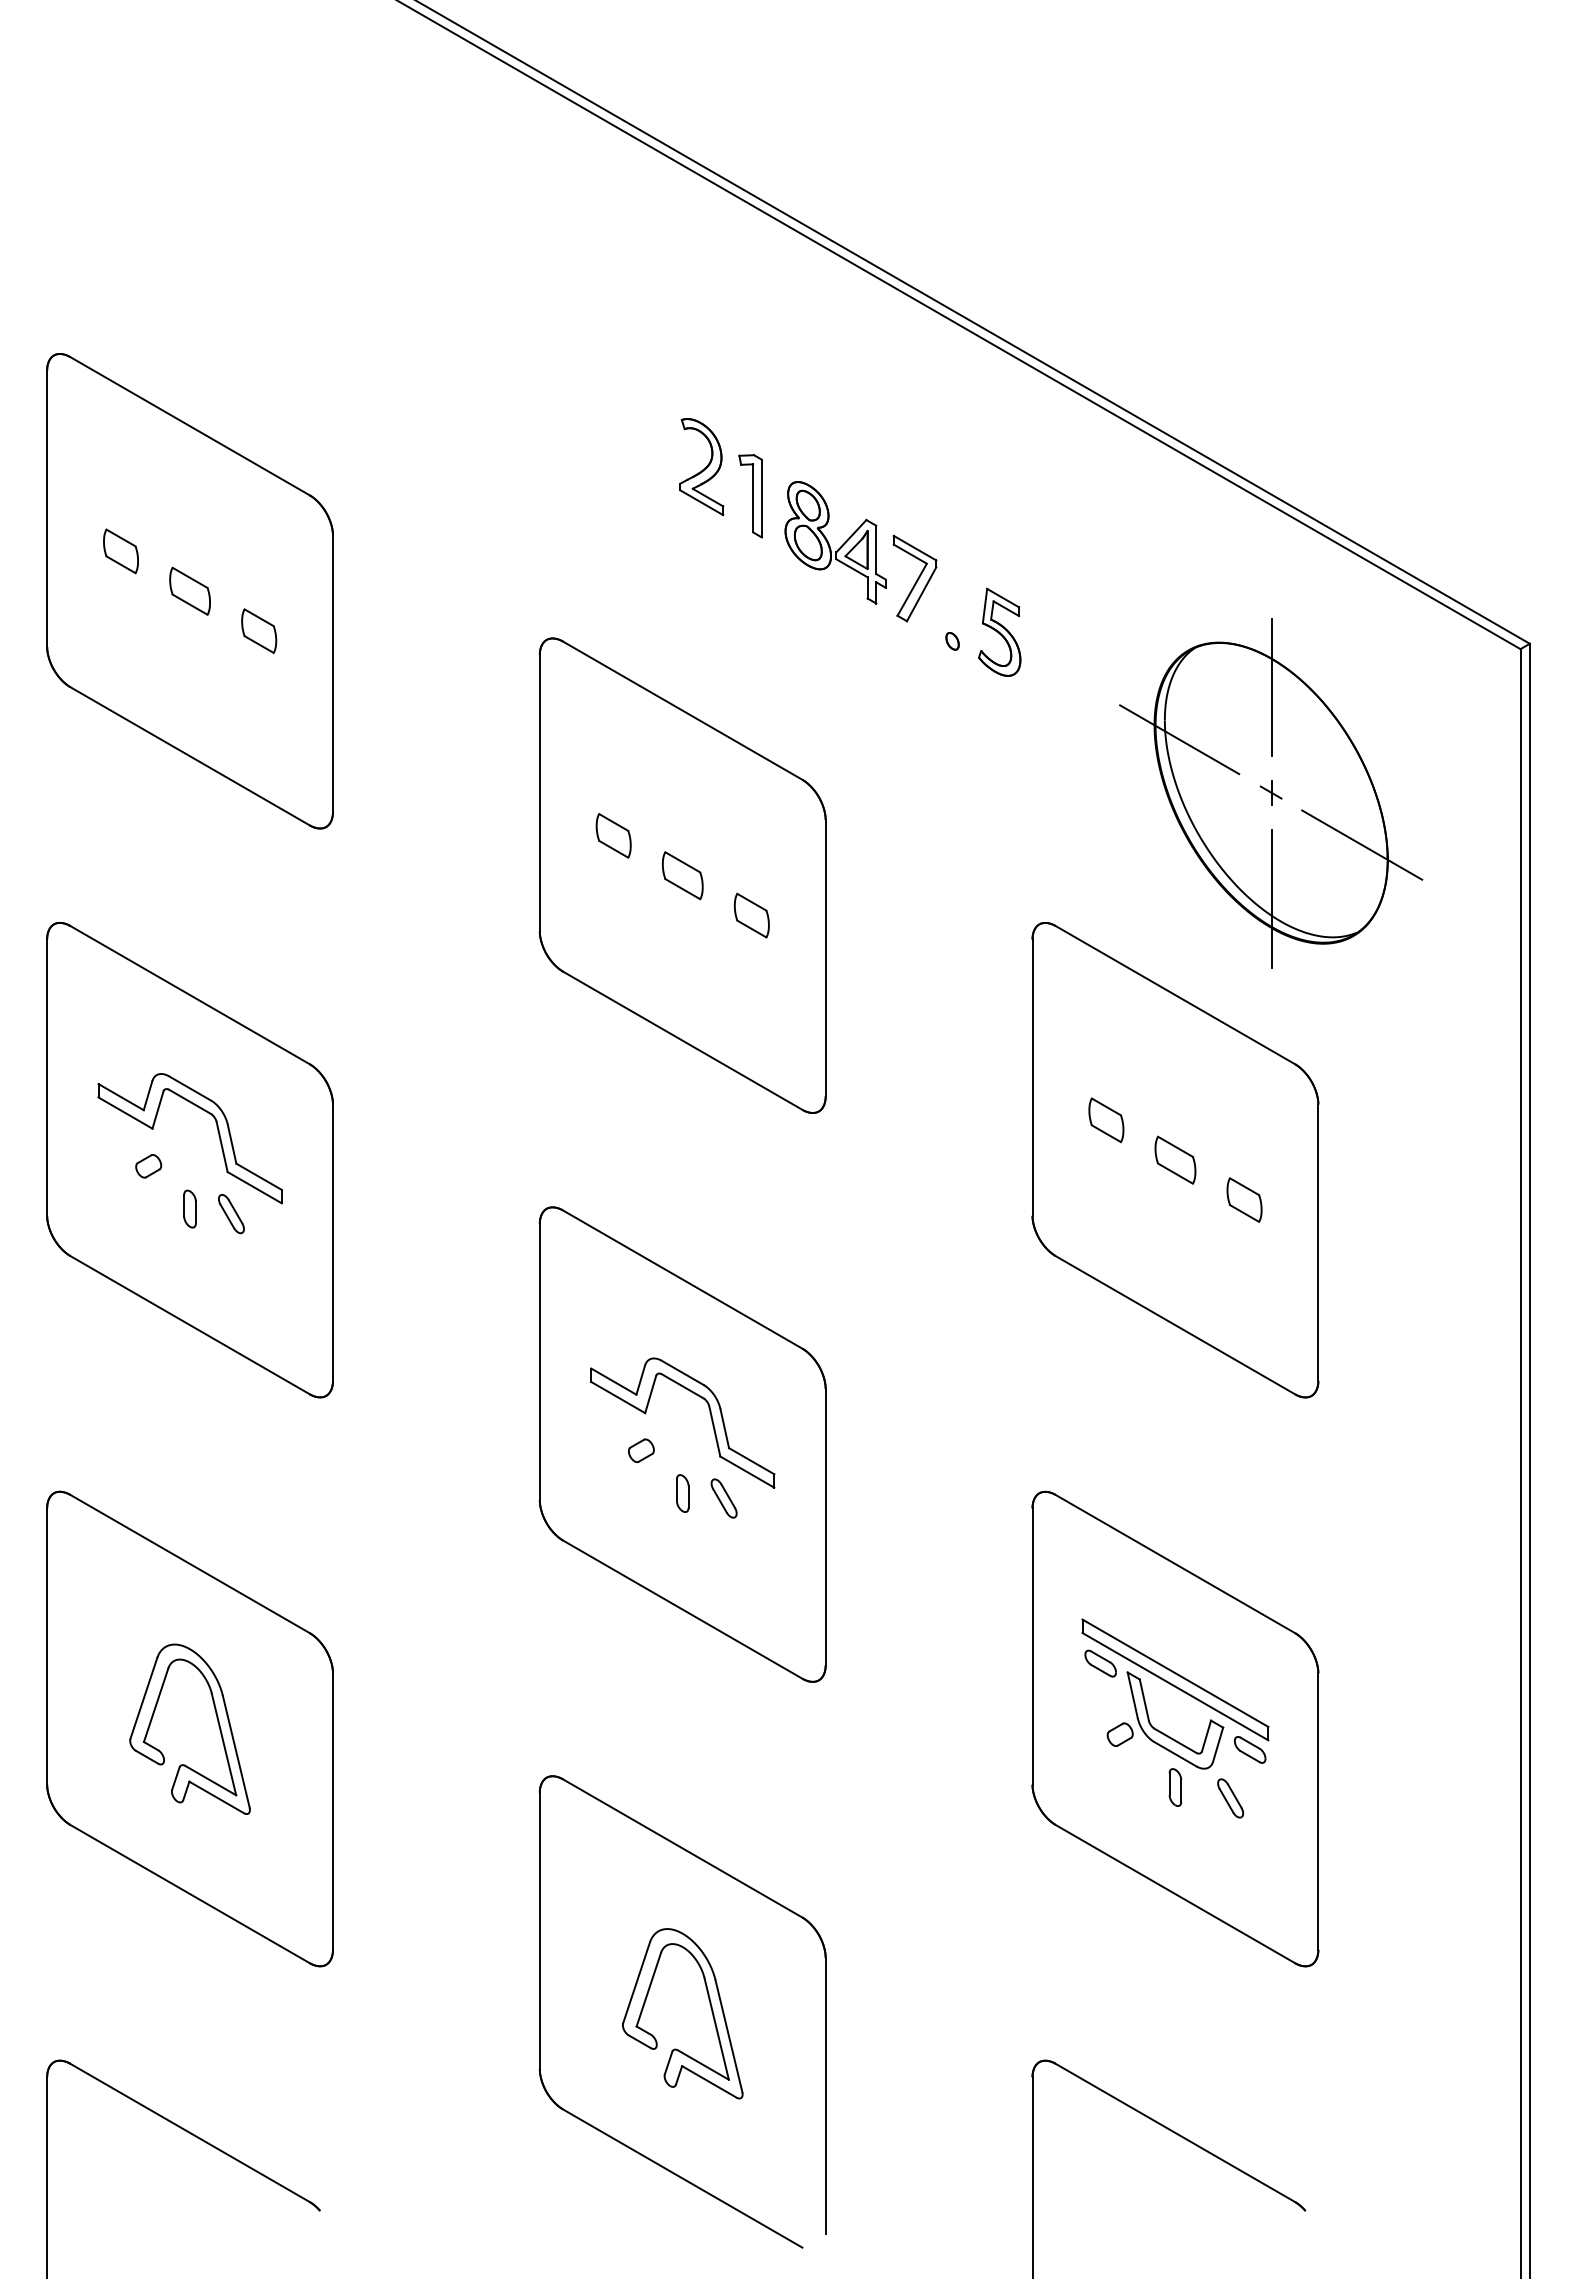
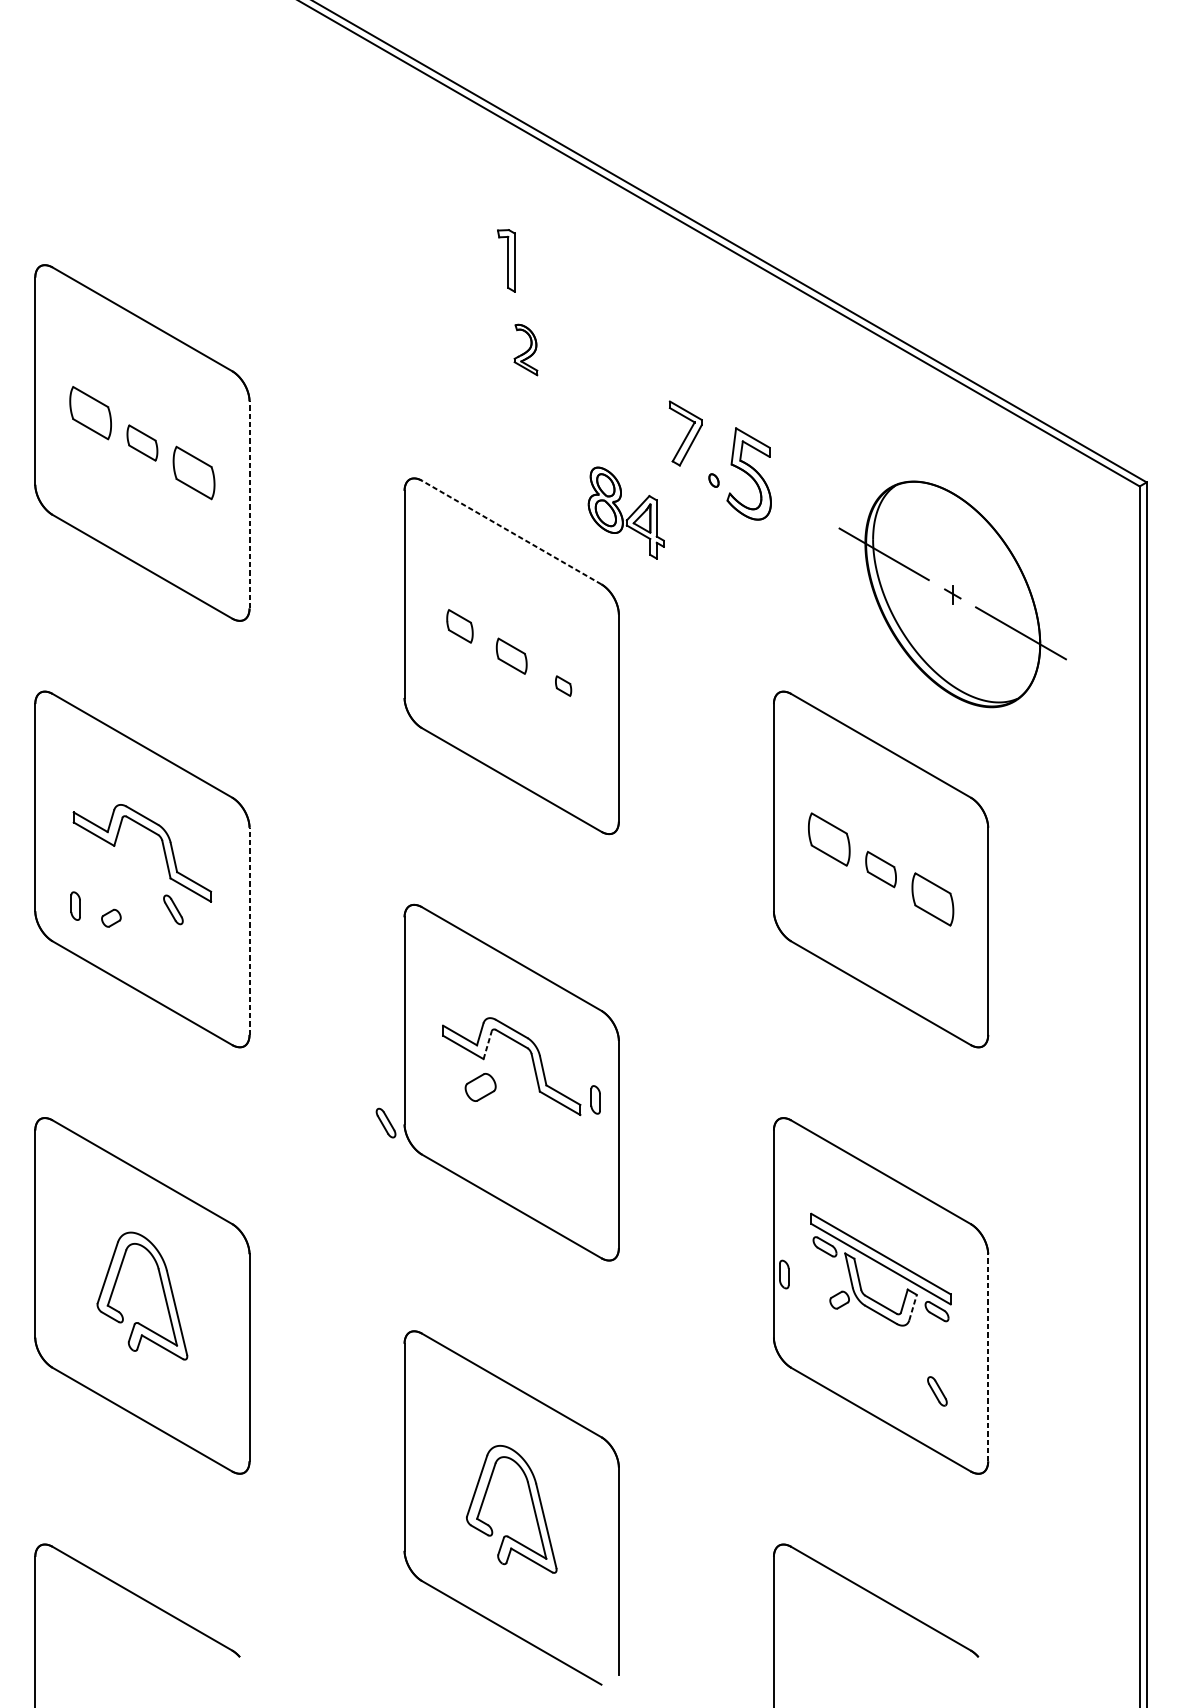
part: (701, 467) -> (525, 350), size x0.7
part: (750, 496) -> (506, 261), moved
part: (829, 543) -> (621, 513), moved
part: (120, 551) -> (90, 413), size x1.6
part: (259, 630) -> (194, 472), size x1.6
part: (999, 631) -> (749, 473), size x1.4
line: (333, 673) -> (249, 504), solid -> dashed
line: (1271, 687) -> (953, 515), removed
line: (682, 710) -> (511, 532), solid -> dashed
line: (1271, 898) -> (953, 673), removed
part: (751, 915) -> (563, 686), size x0.6
part: (1106, 1120) -> (829, 839), size x1.6
part: (148, 1166) -> (111, 918), moved
part: (1244, 1199) -> (932, 898), size x1.6
part: (189, 1208) -> (75, 905), moved
line: (333, 1242) -> (249, 931), solid -> dashed
line: (650, 1394) -> (487, 1045), solid -> dashed
part: (641, 1450) -> (480, 1087), size x1.6
part: (682, 1493) -> (595, 1099), moved
part: (723, 1498) -> (385, 1123), moved
line: (1218, 1744) -> (913, 1307), solid -> dashed
part: (1175, 1787) -> (784, 1274), moved
part: (1230, 1798) -> (937, 1391), moved
line: (1318, 1811) -> (988, 1357), solid -> dashed

